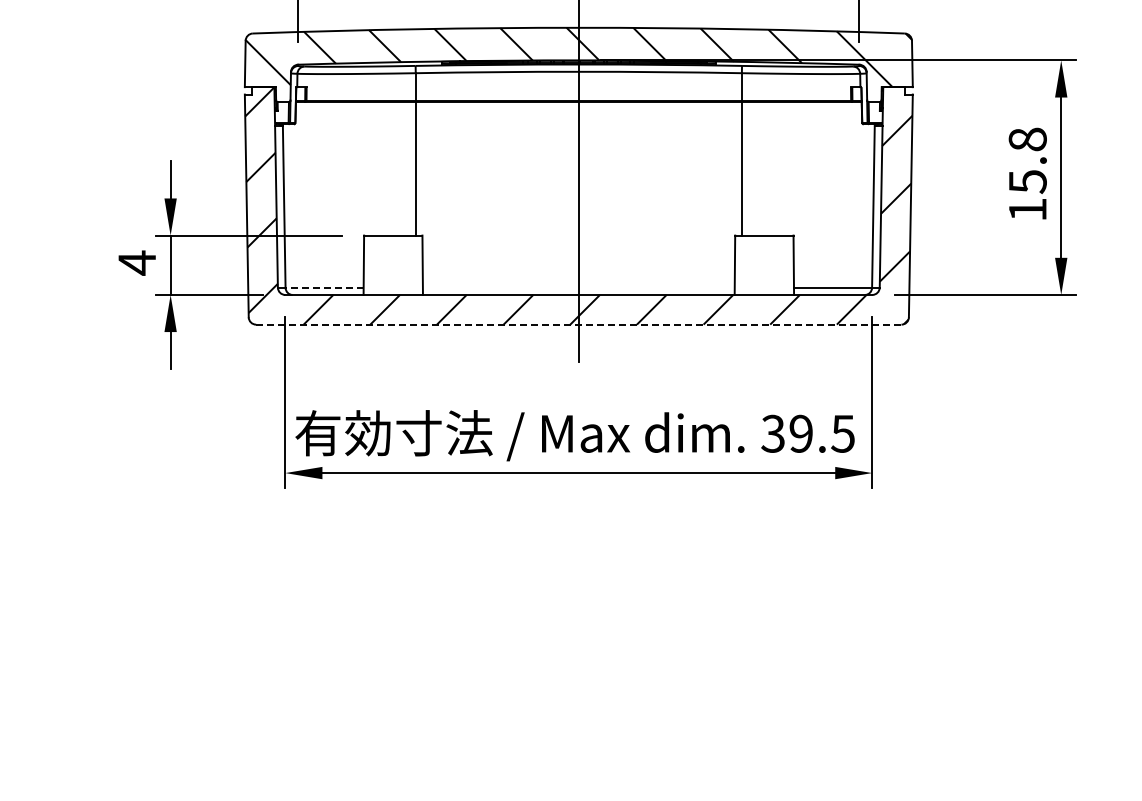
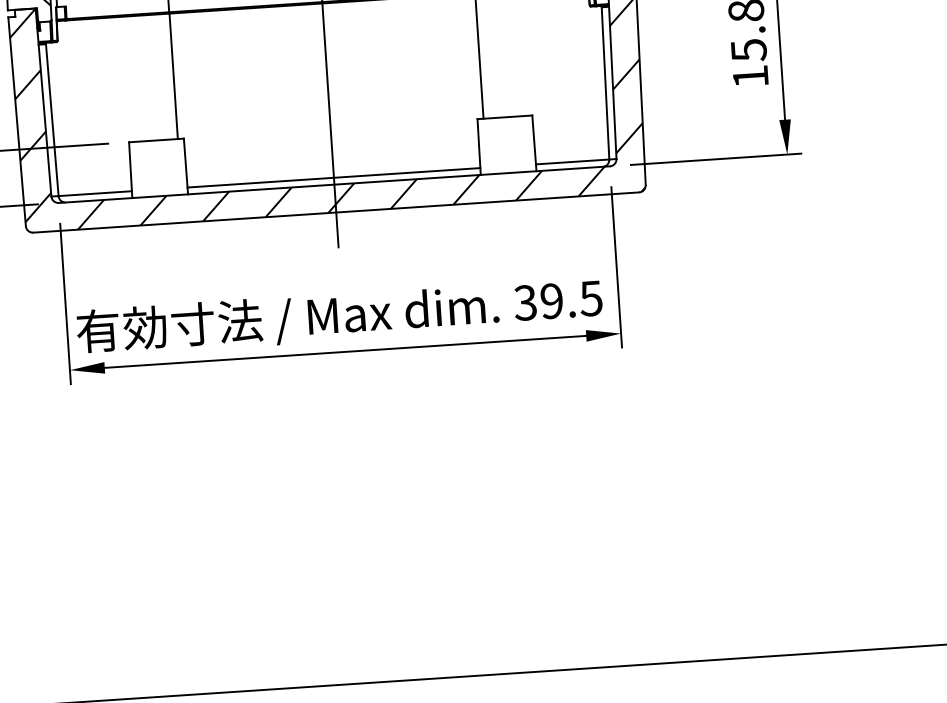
line: (324, 287) -> (95, 193), dashed -> solid
line: (578, 287) -> (333, 177), added
line: (578, 324) -> (335, 212), dashed -> solid

